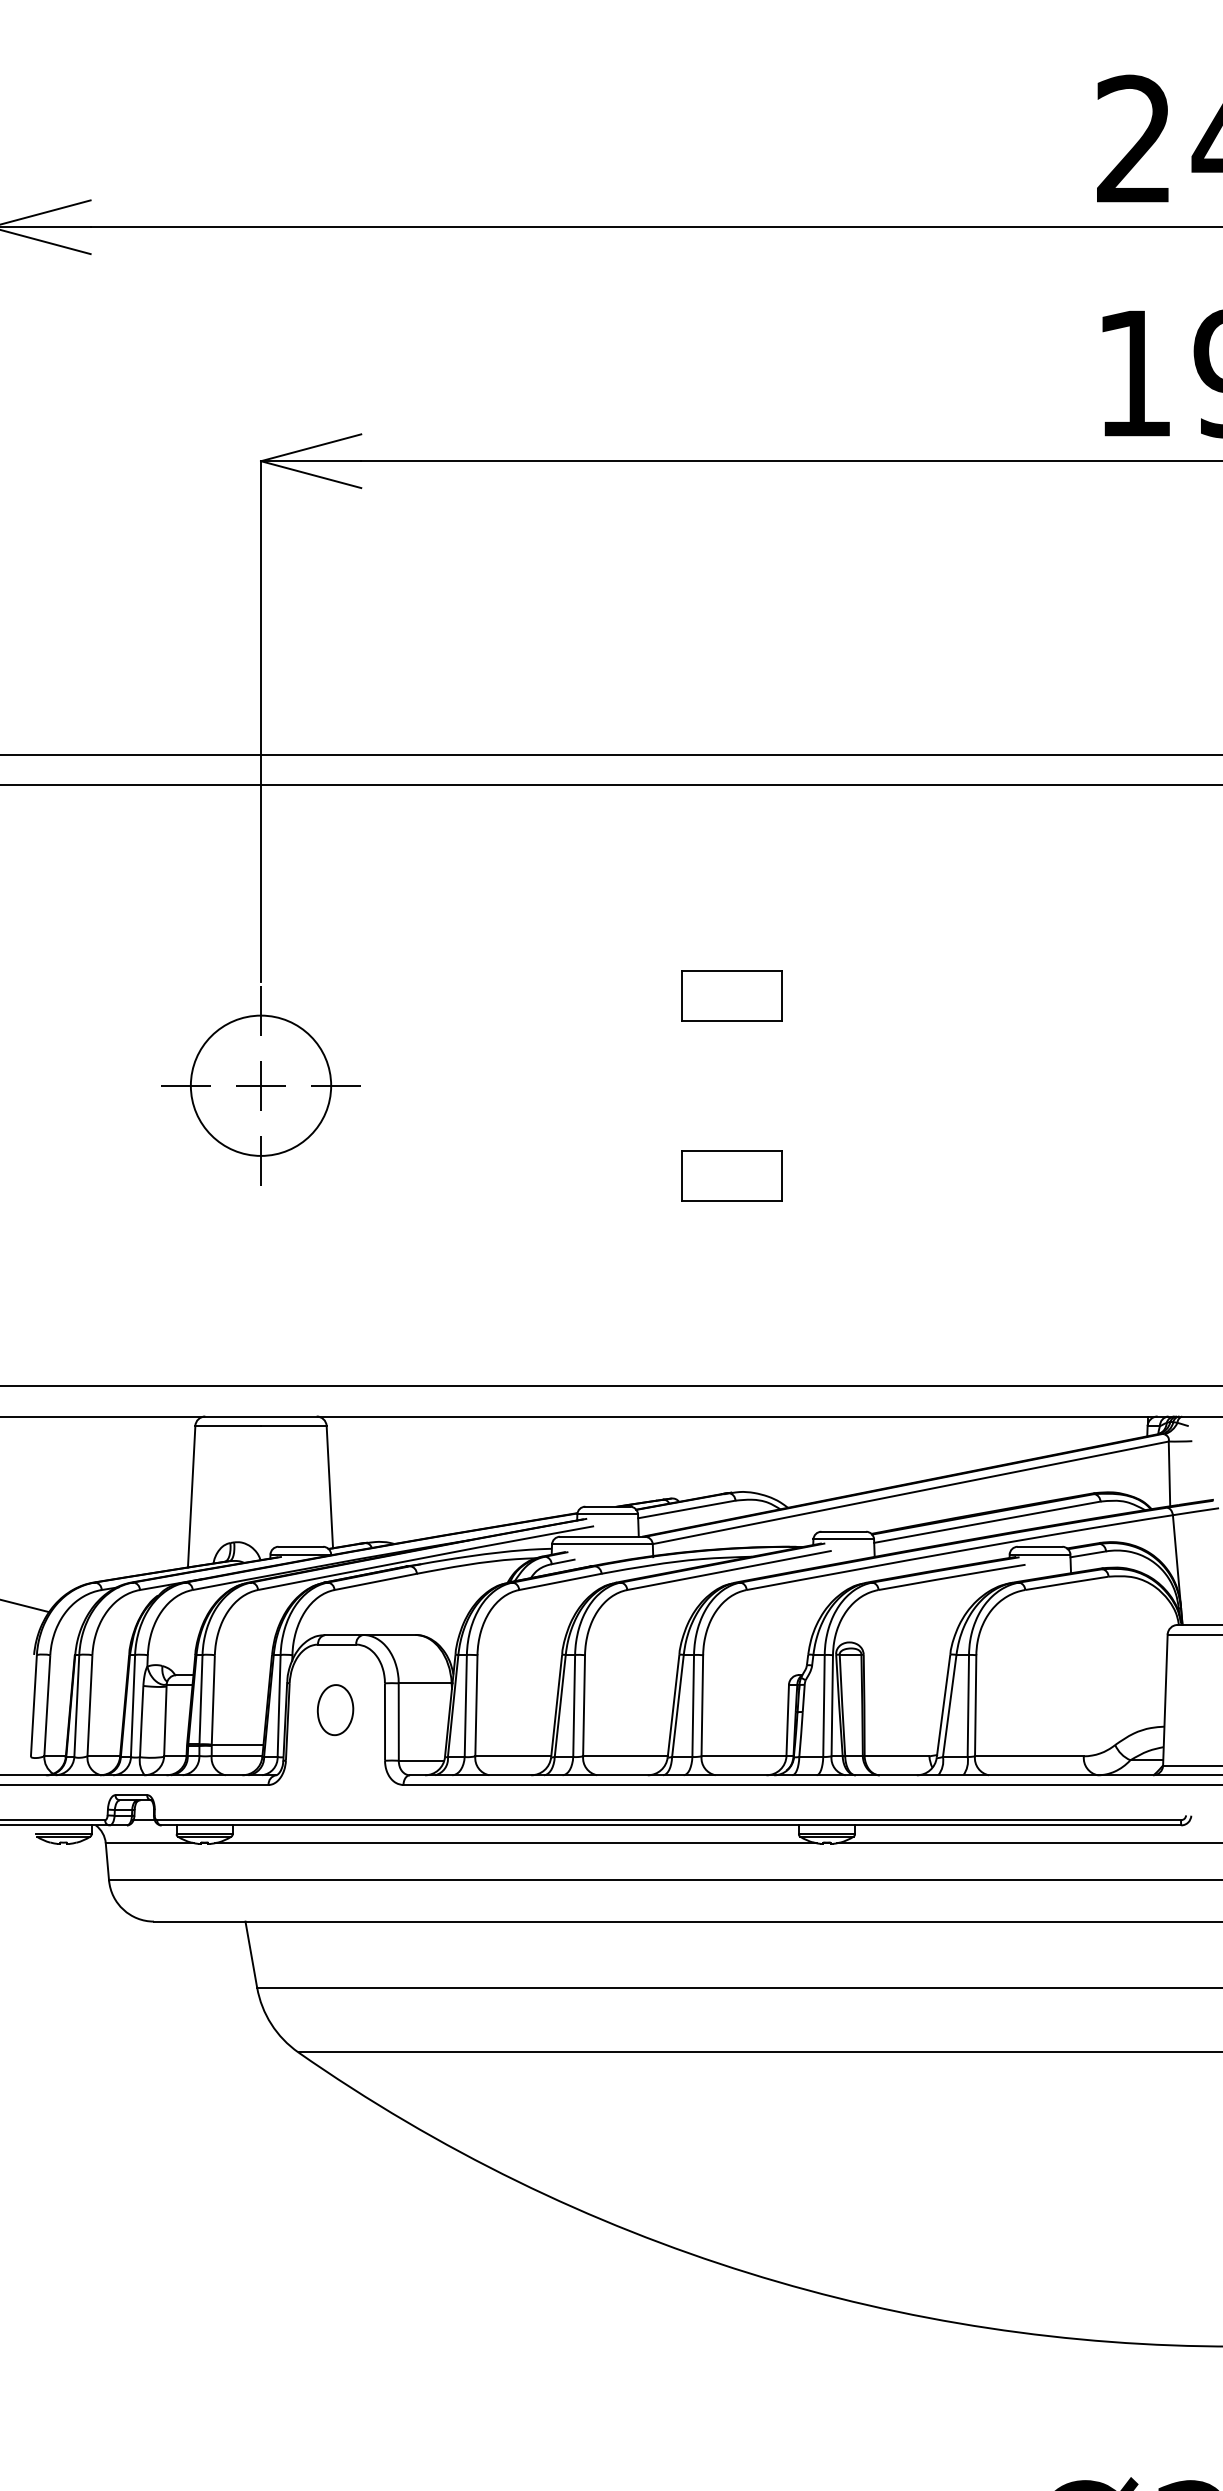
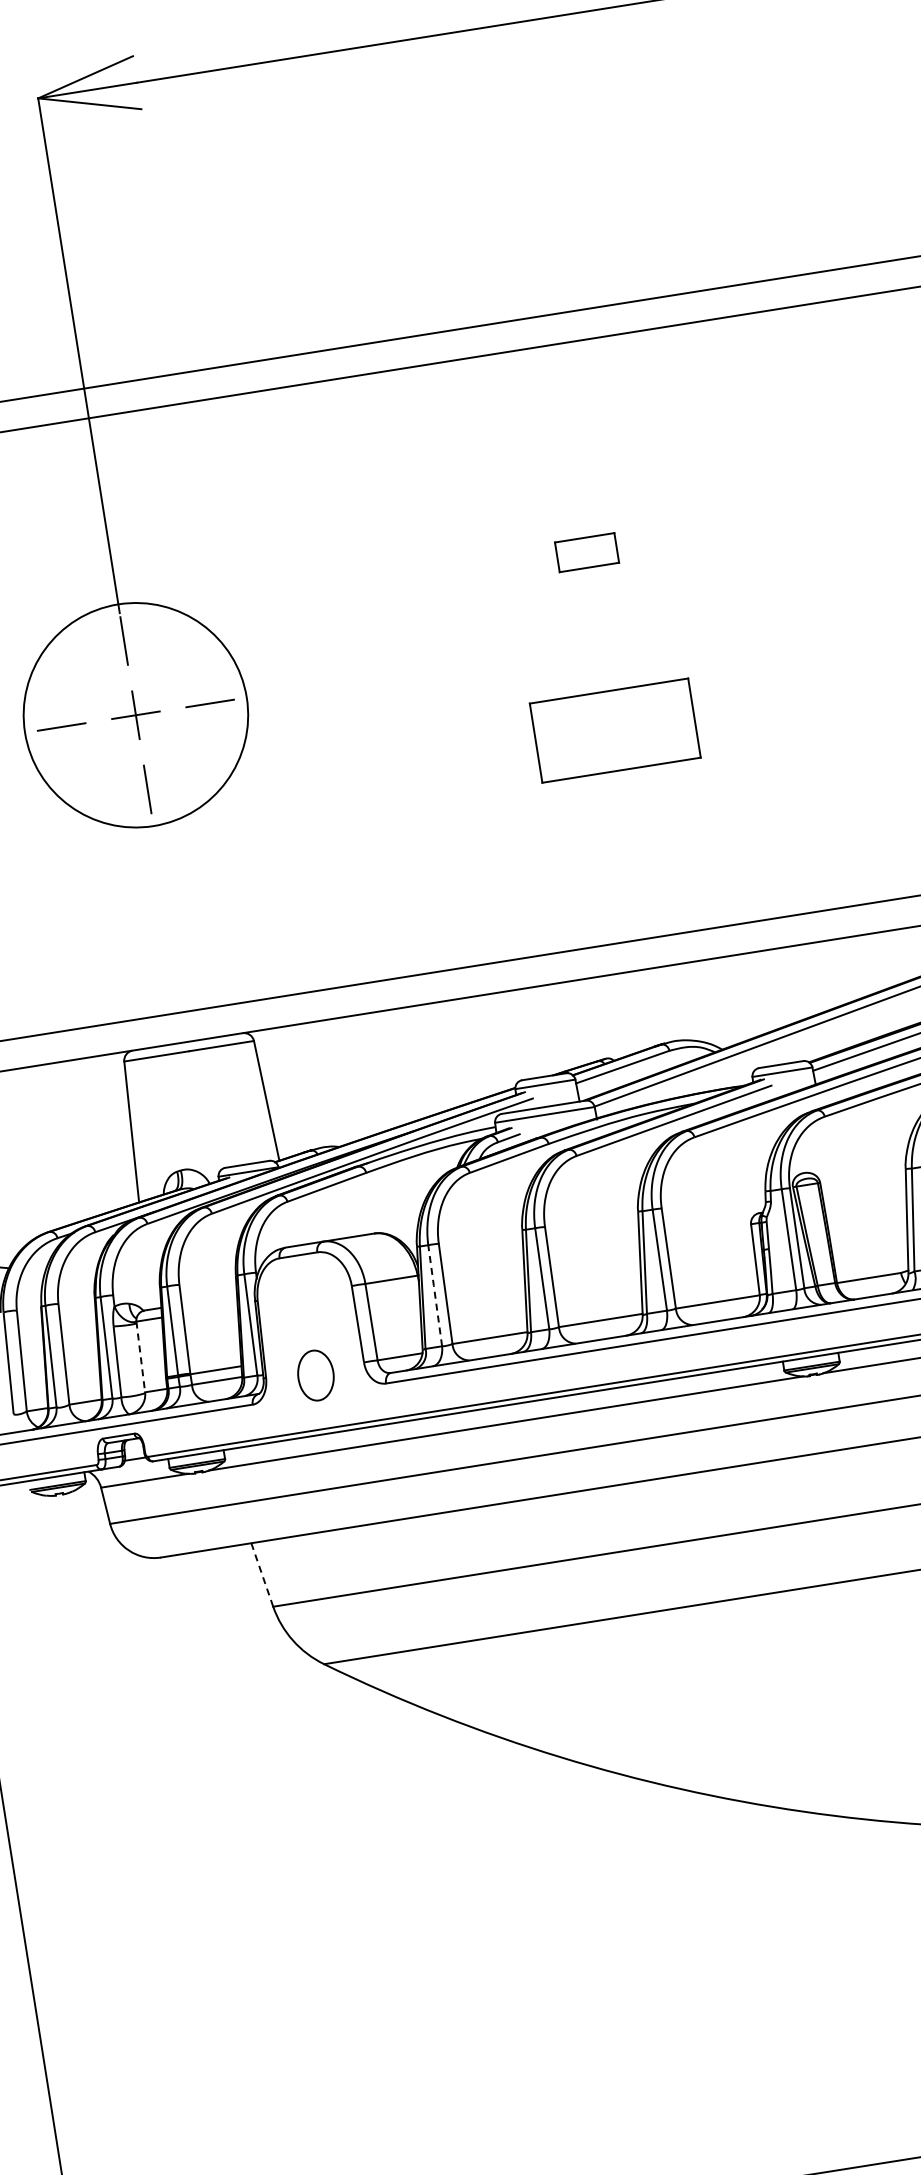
part: (731, 995) -> (586, 552), size x0.6
circle: (260, 1085) -> (135, 715), size x1.6
part: (731, 1175) -> (614, 730), size x1.6
line: (465, 1705) -> (434, 1295), solid -> dashed
part: (335, 1710) -> (315, 1375), moved
line: (165, 1720) -> (140, 1357), solid -> dashed
line: (251, 1954) -> (262, 1574), solid -> dashed

